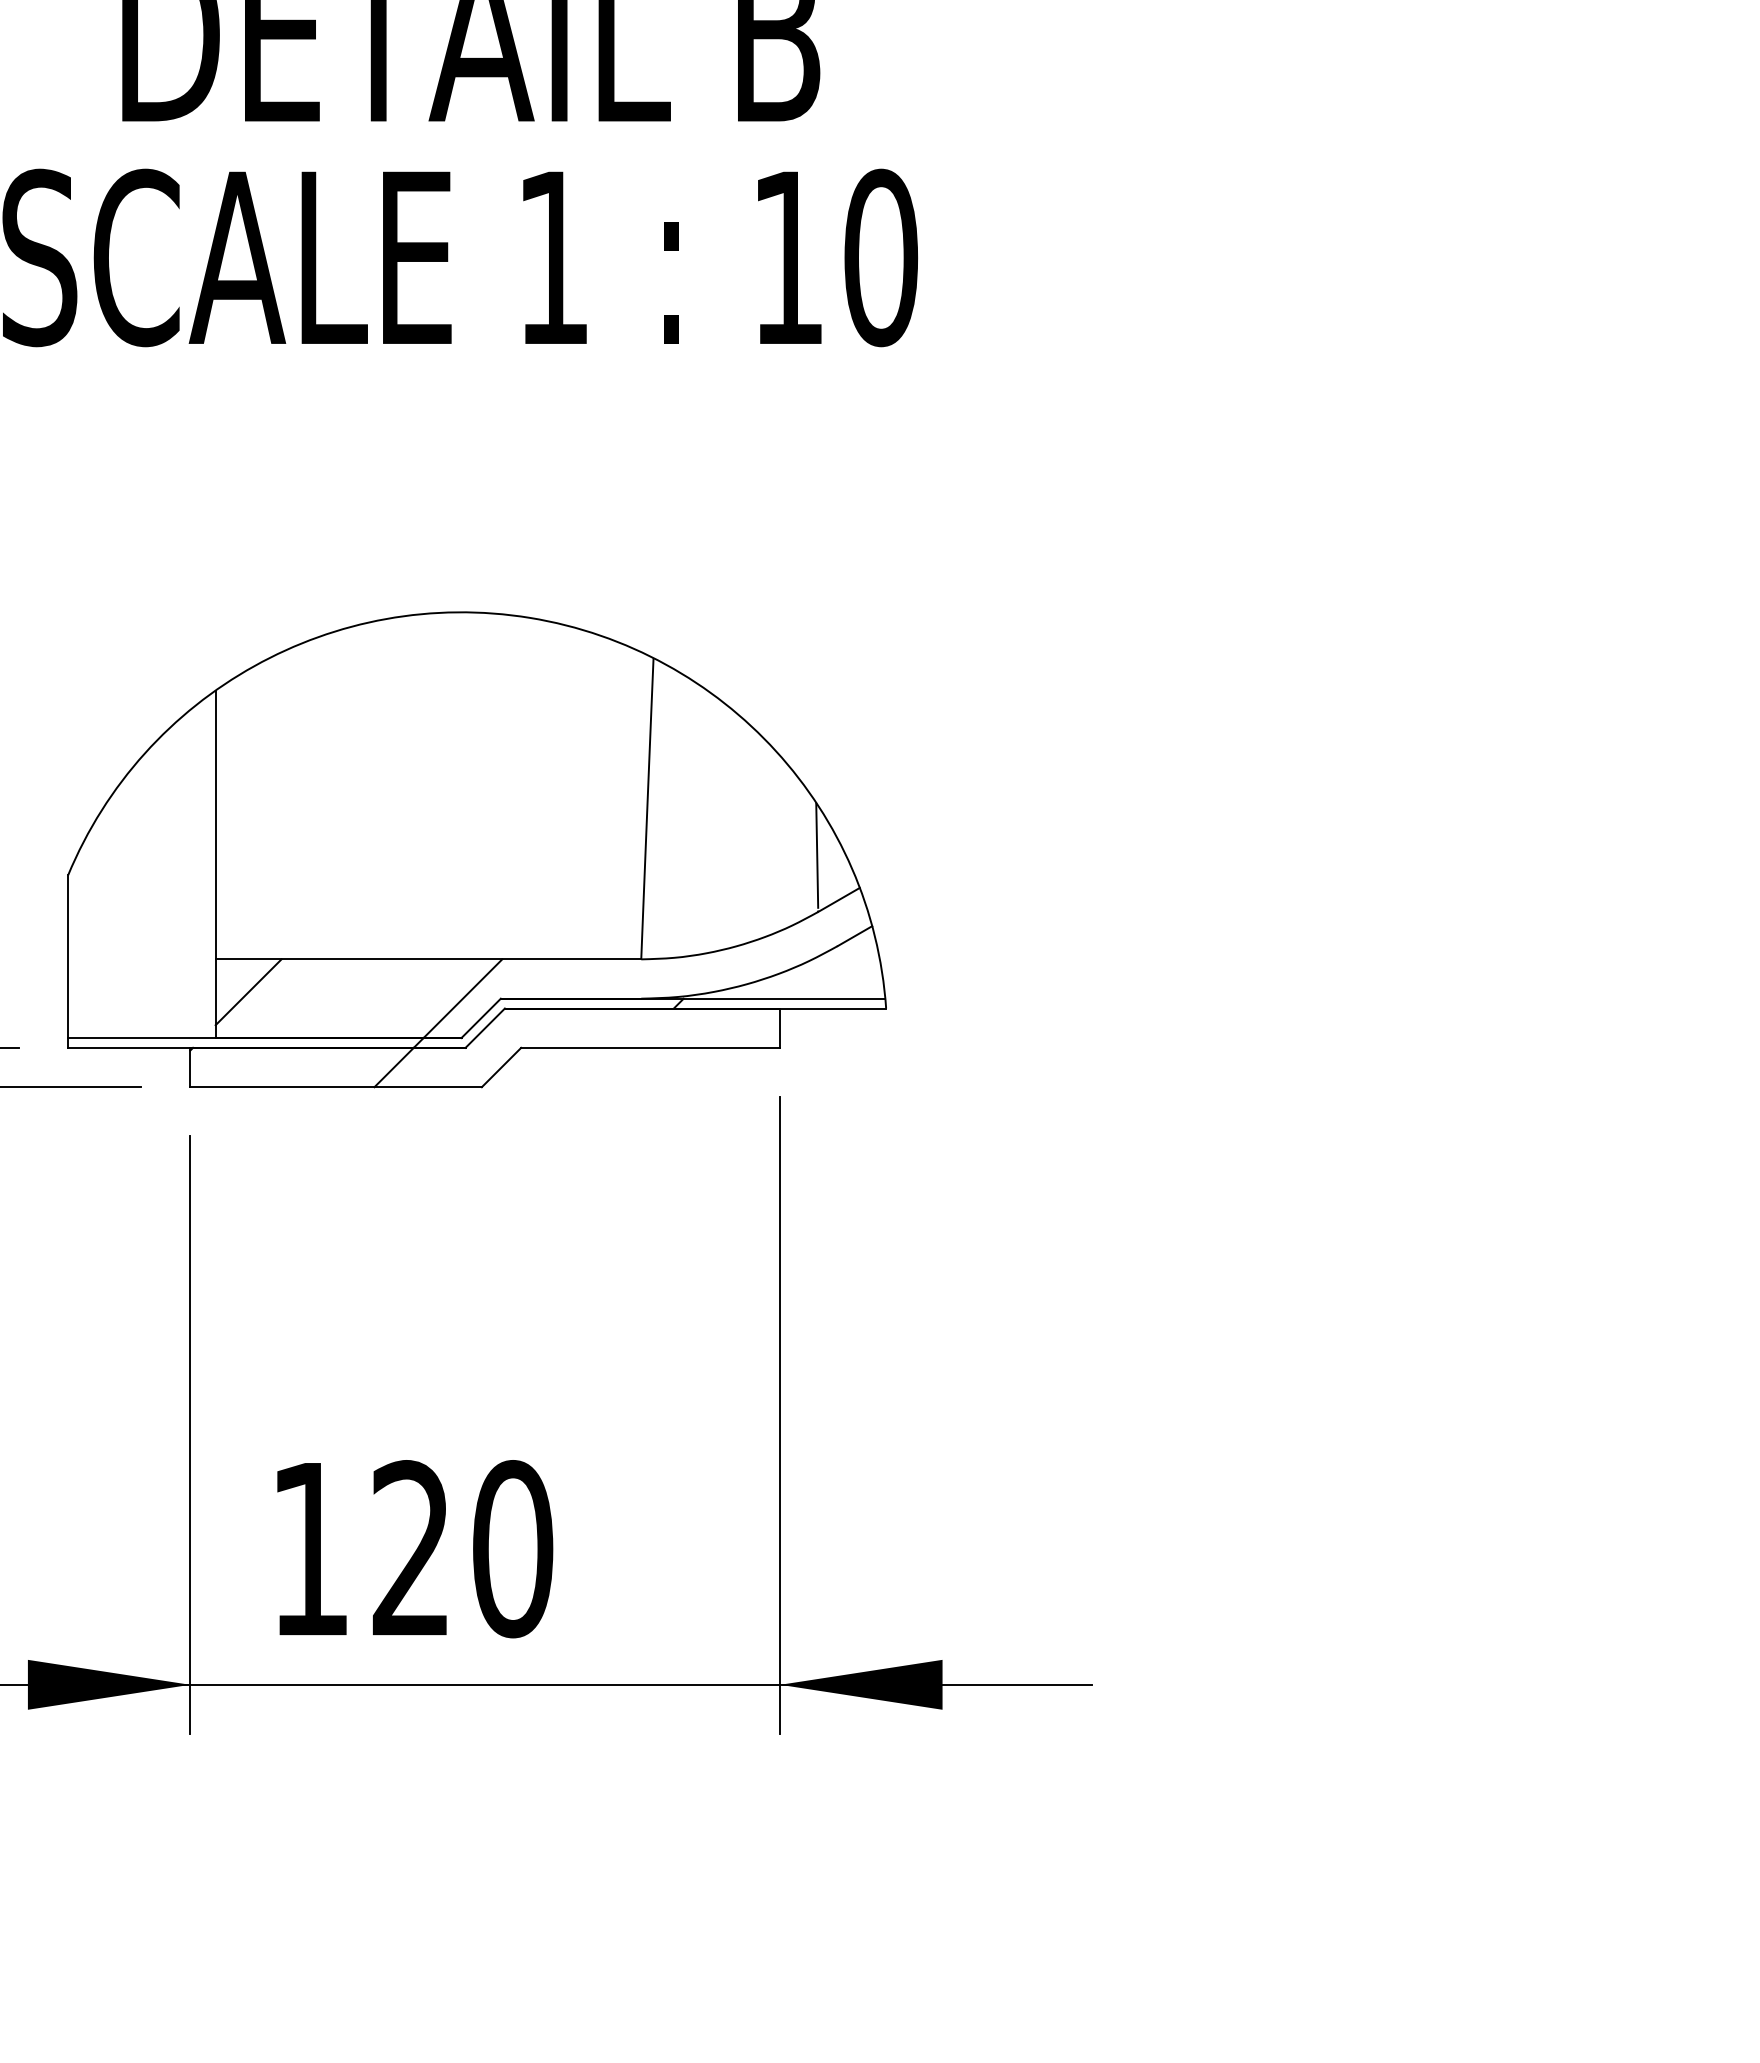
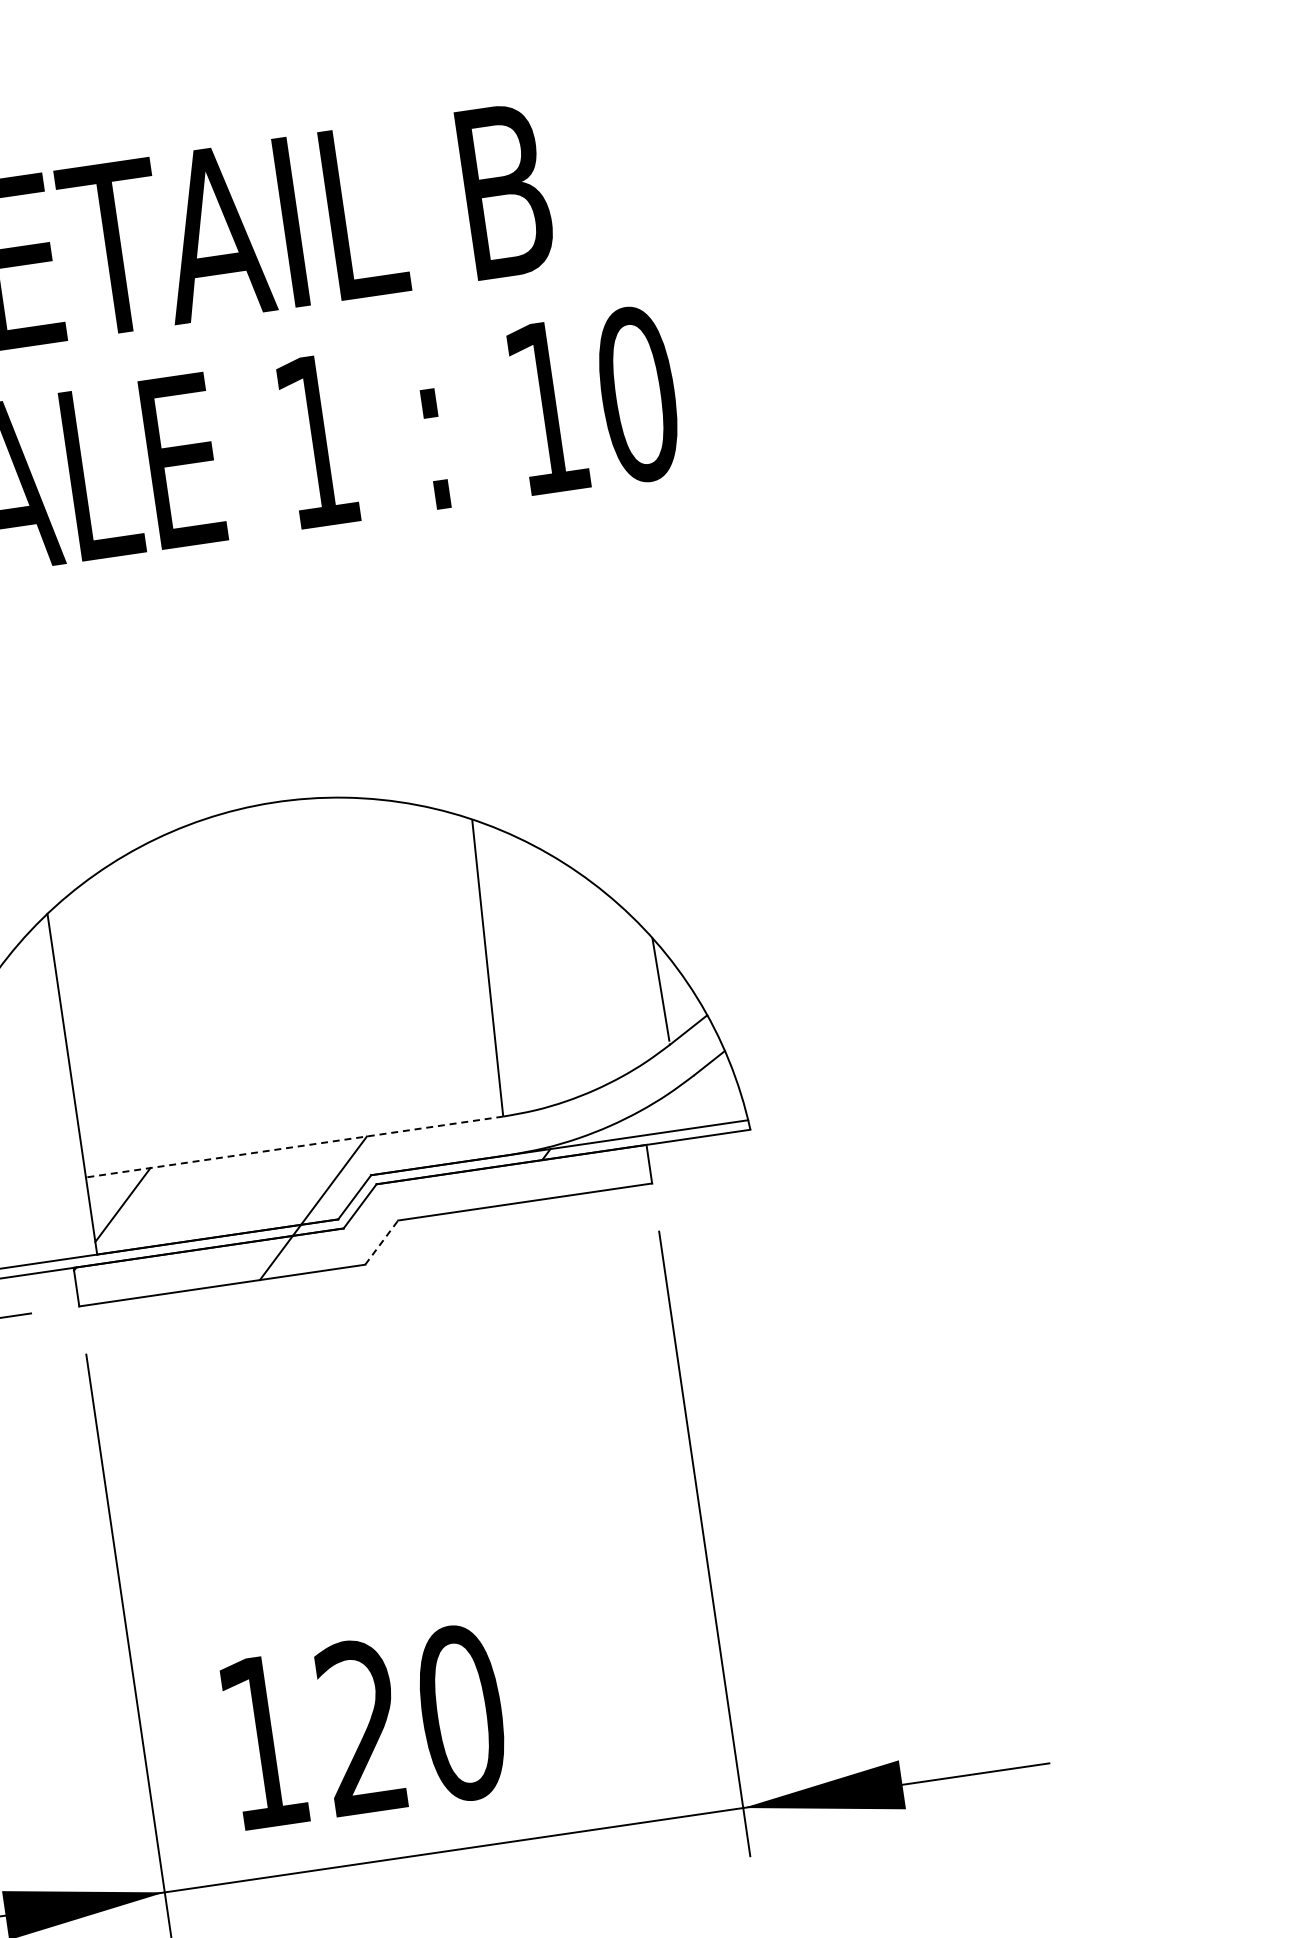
line: (428, 959) -> (294, 1147), solid -> dashed
line: (501, 1067) -> (381, 1242), solid -> dashed

